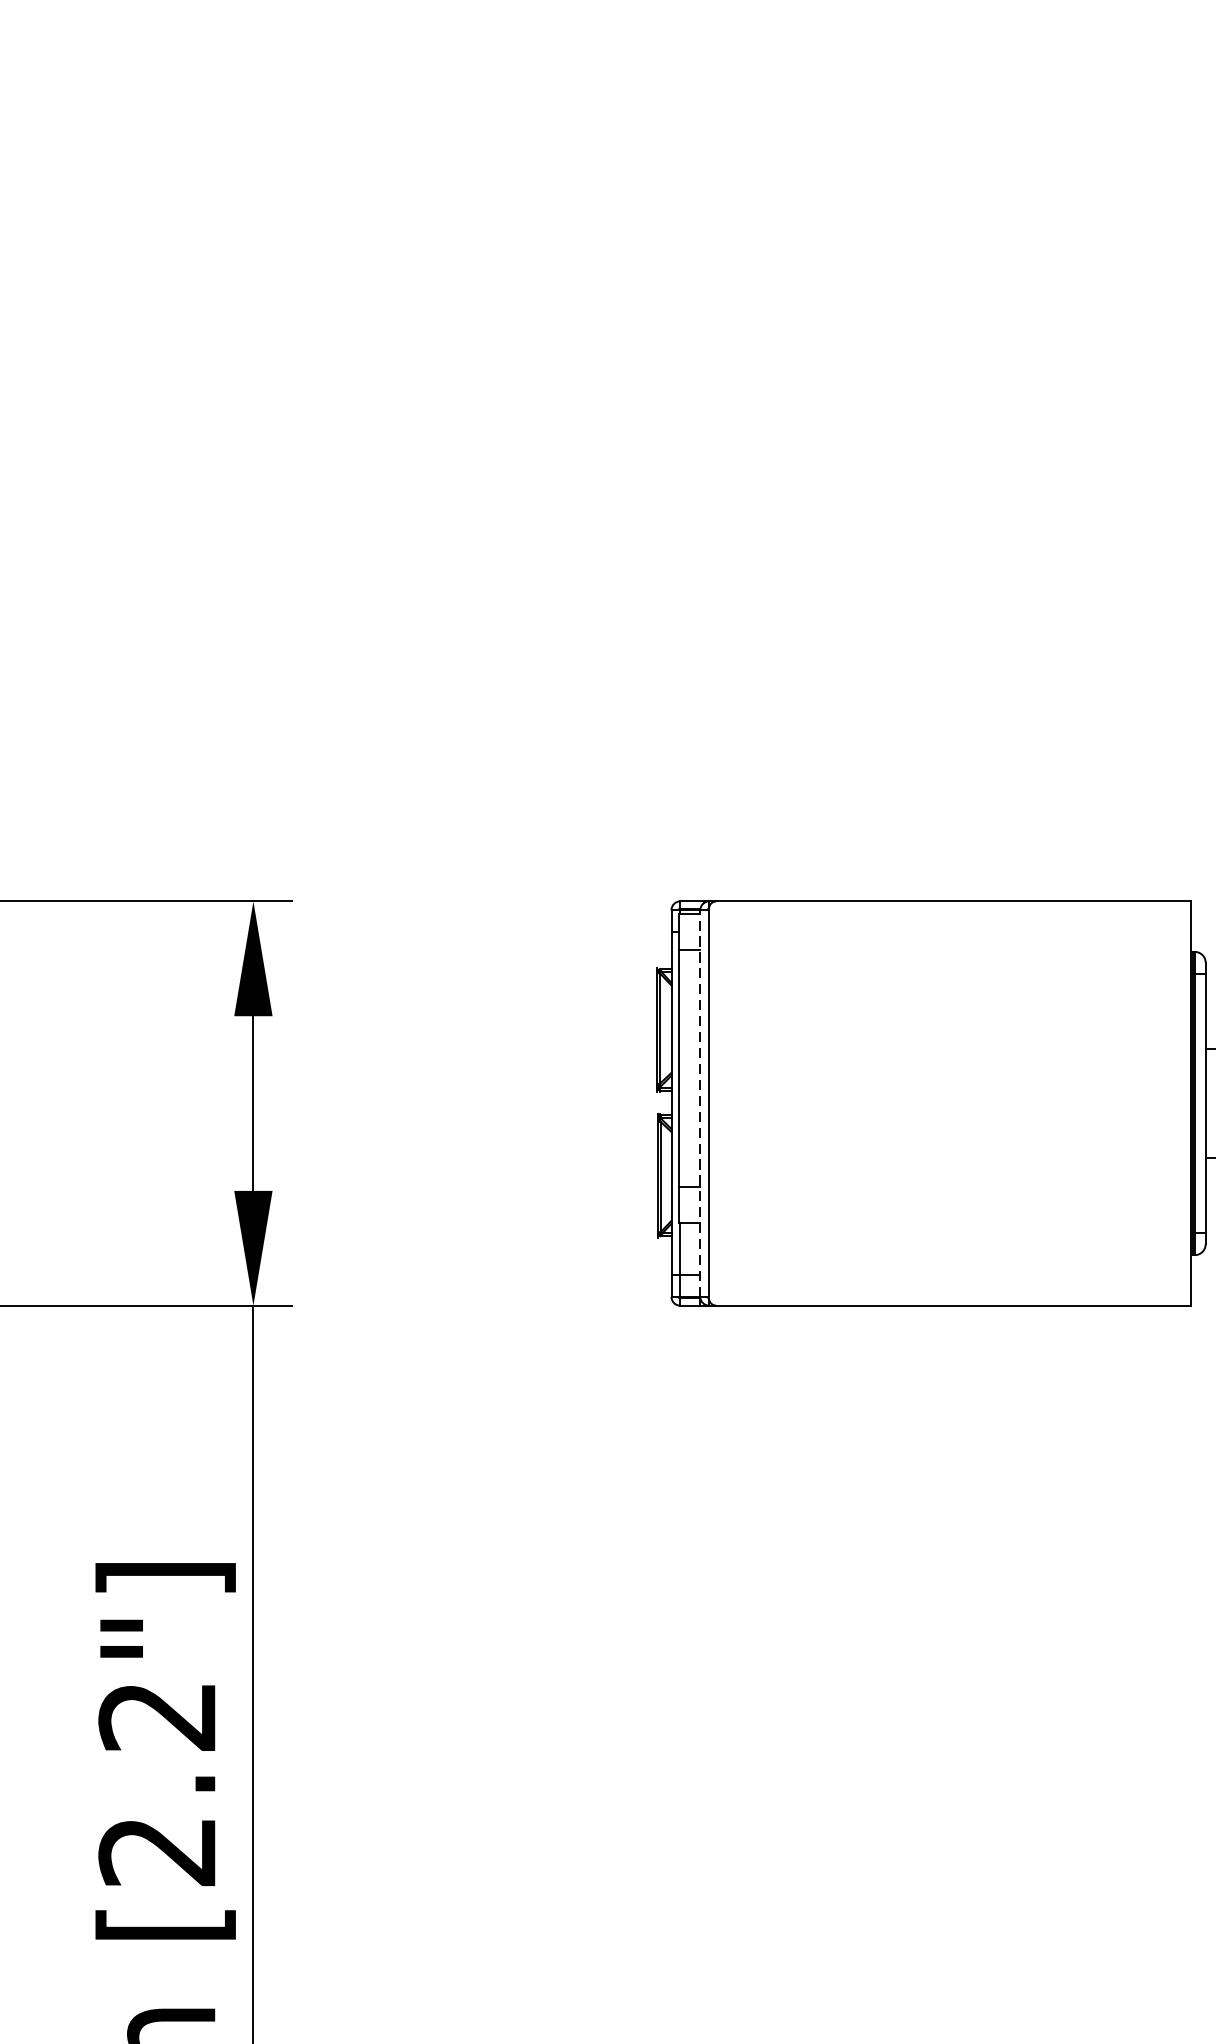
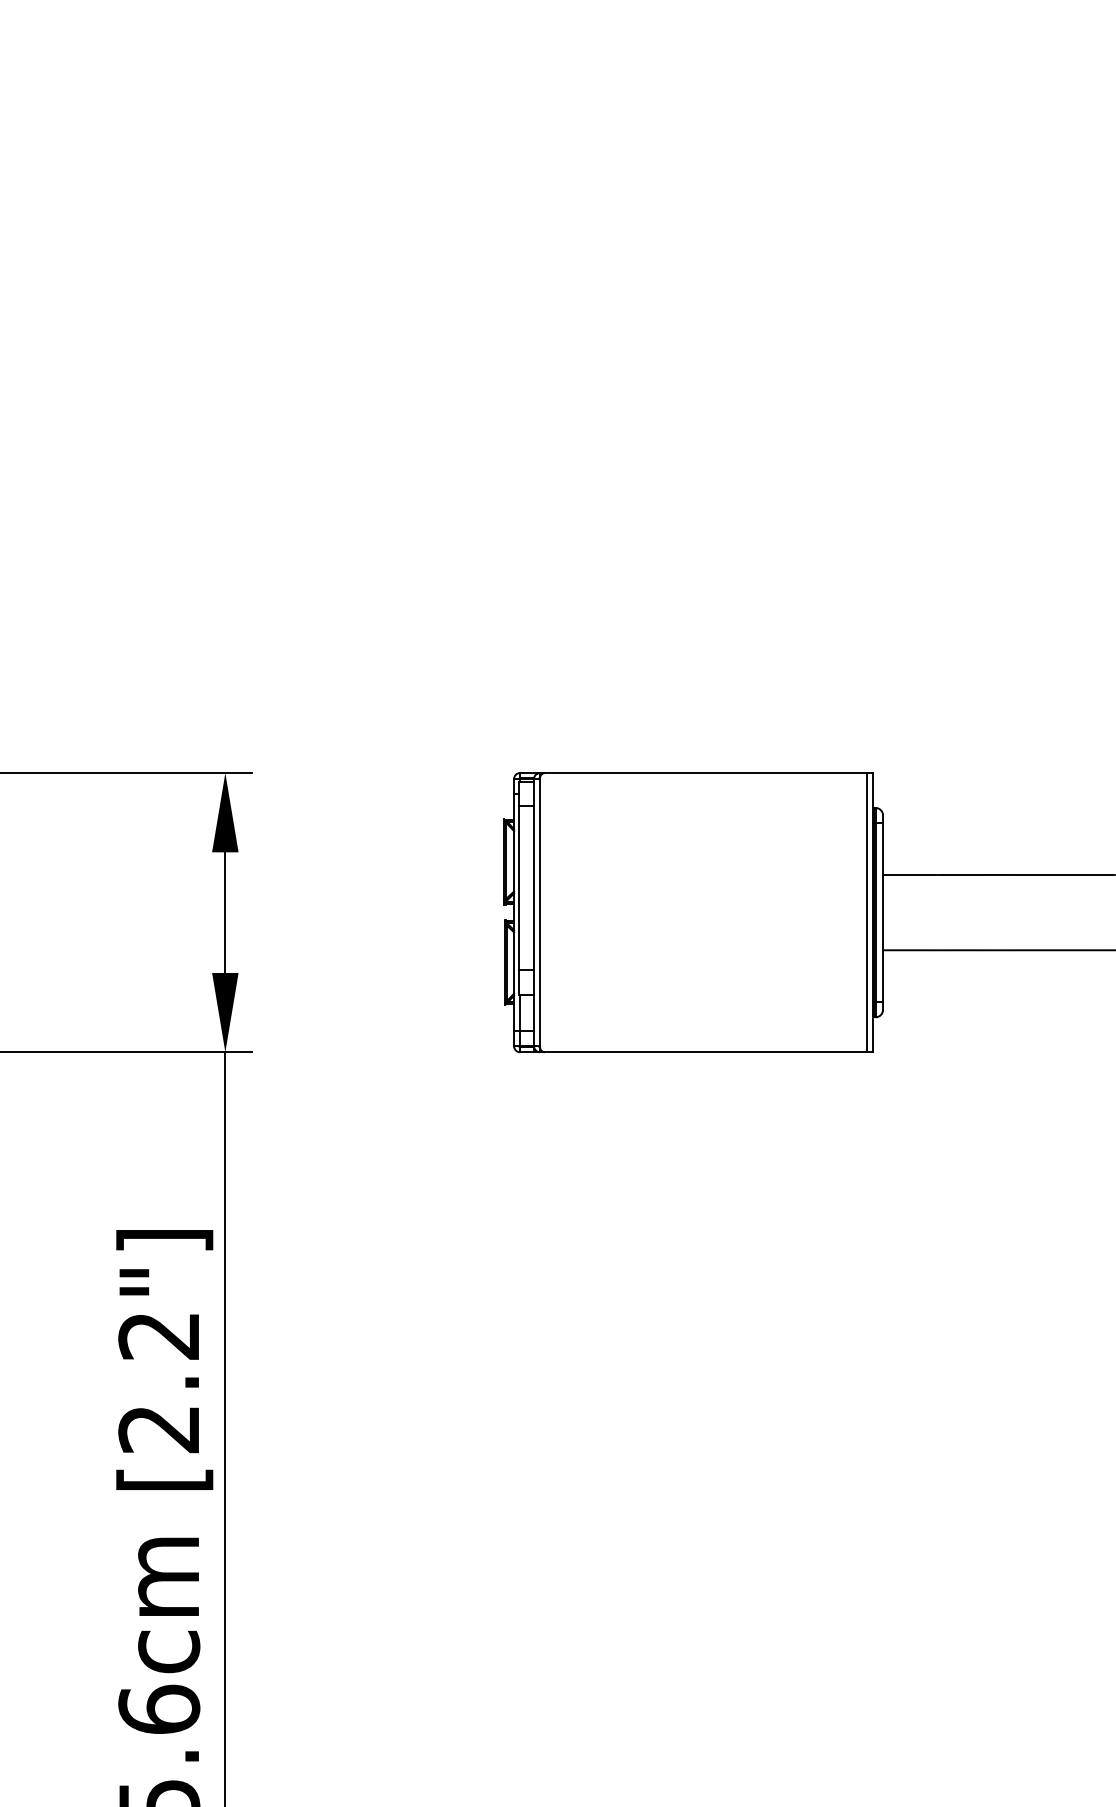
line: (701, 1103) -> (534, 912), dashed -> solid
line: (1183, 1103) -> (867, 912), added

